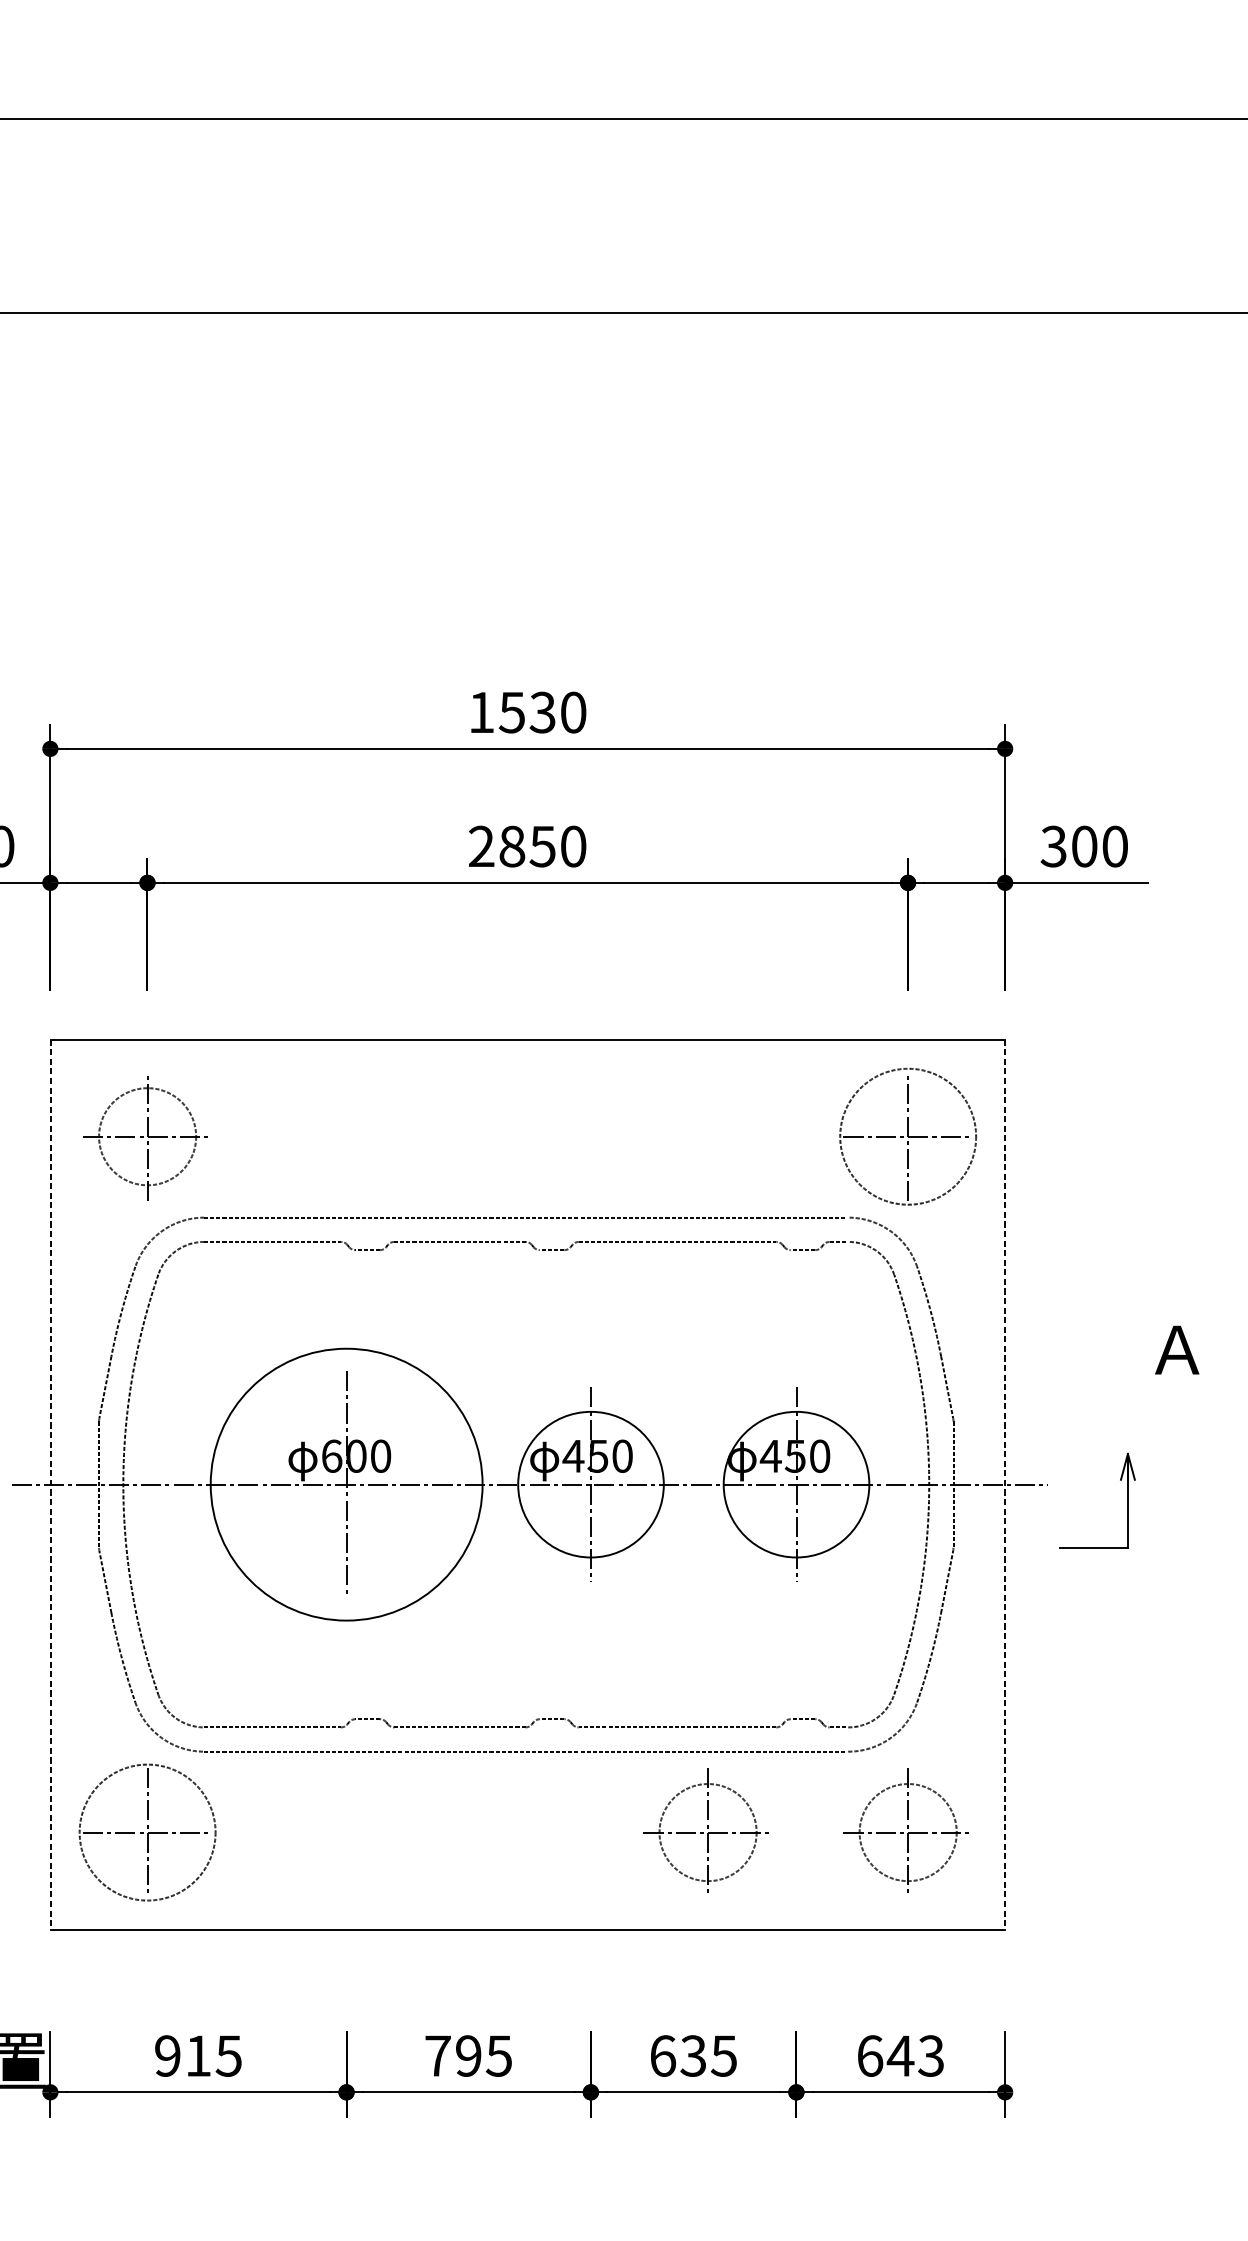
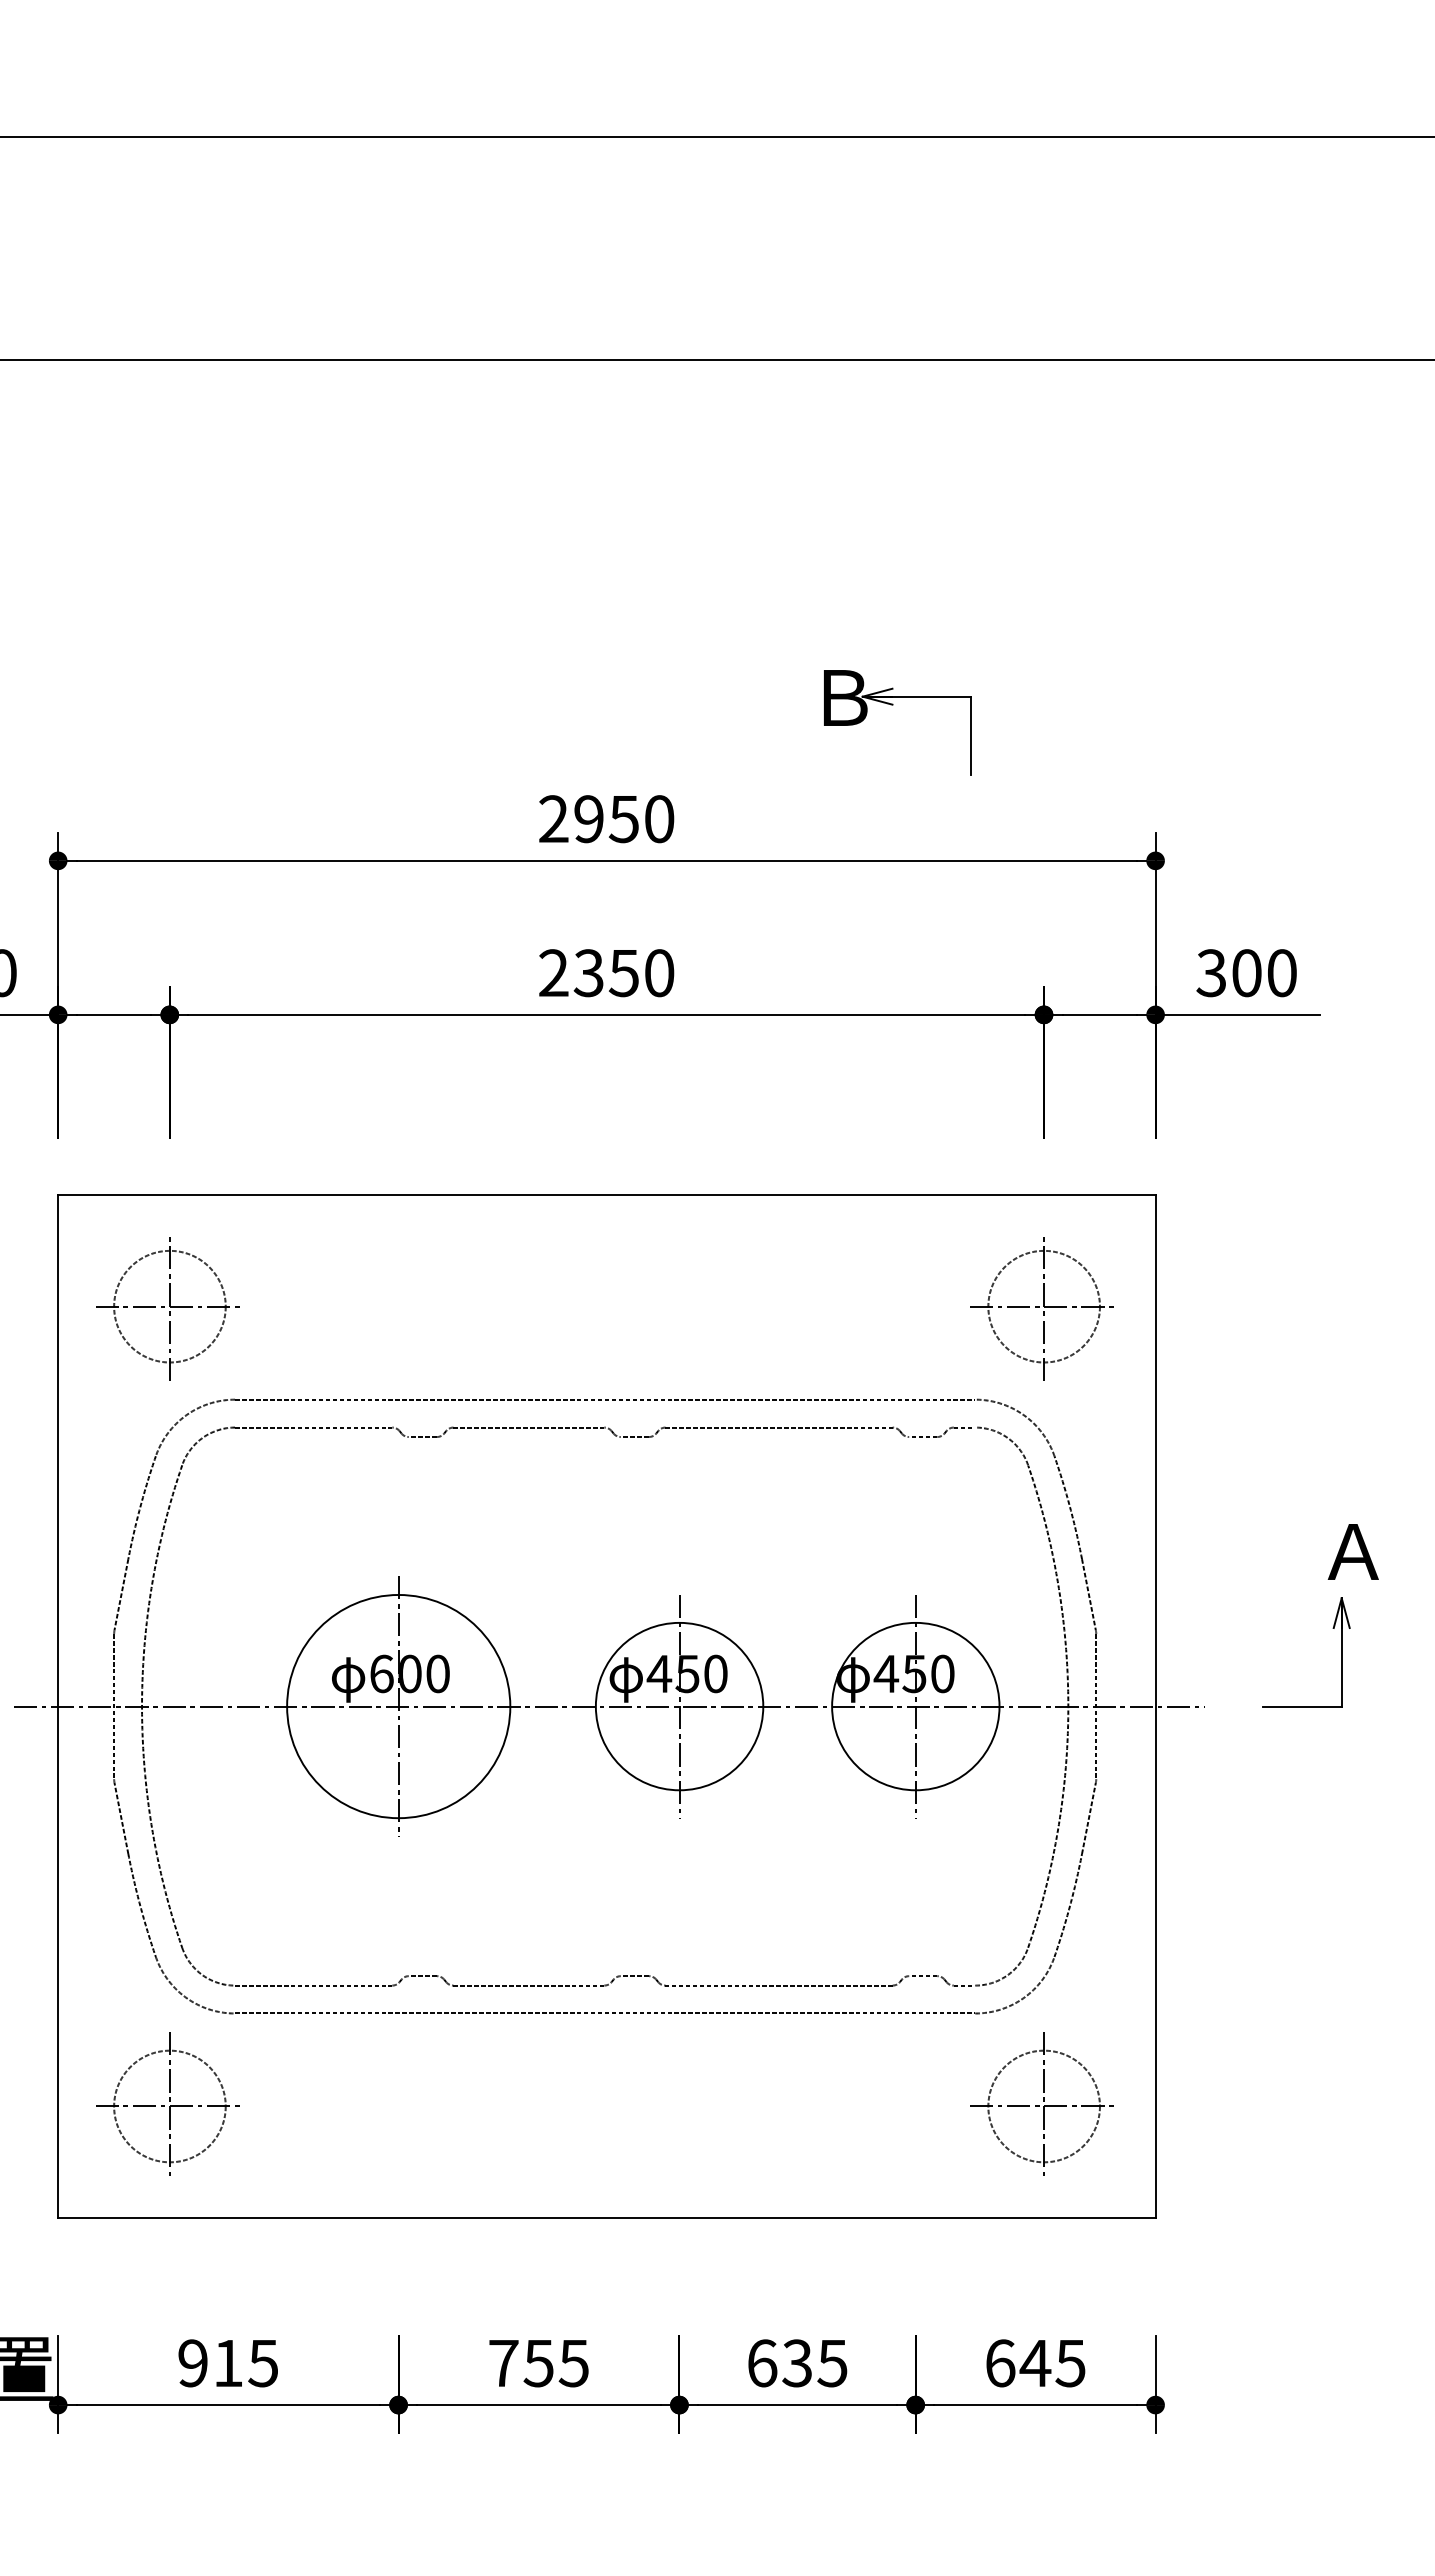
part: (777, 613) -> (893, 705), added
text: (511, 712) -> (588, 819), 1530 -> 2950
text: (511, 846) -> (588, 973), 2850 -> 2350
circle: (907, 1136) -> (1043, 1306), size x0.71
line: (50, 1484) -> (58, 1706), dashed -> solid
circle: (346, 1484) -> (398, 1706), size x0.71
line: (1005, 1484) -> (1155, 1706), dashed -> solid
part: (1127, 1501) -> (1341, 1652), moved
part: (705, 1829) -> (811, 2103), removed
circle: (147, 1832) -> (169, 2106), size x0.71
text: (931, 2055) -> (1070, 2362), 643 -> 645
text: (468, 2056) -> (538, 2363), 795 -> 755

